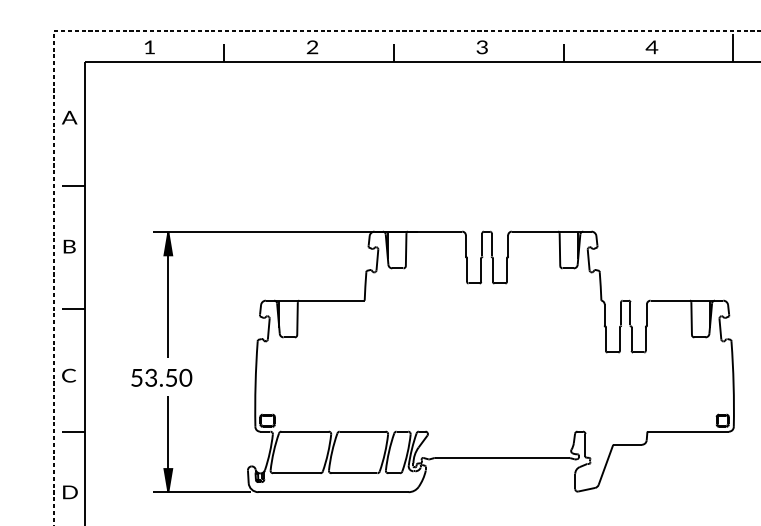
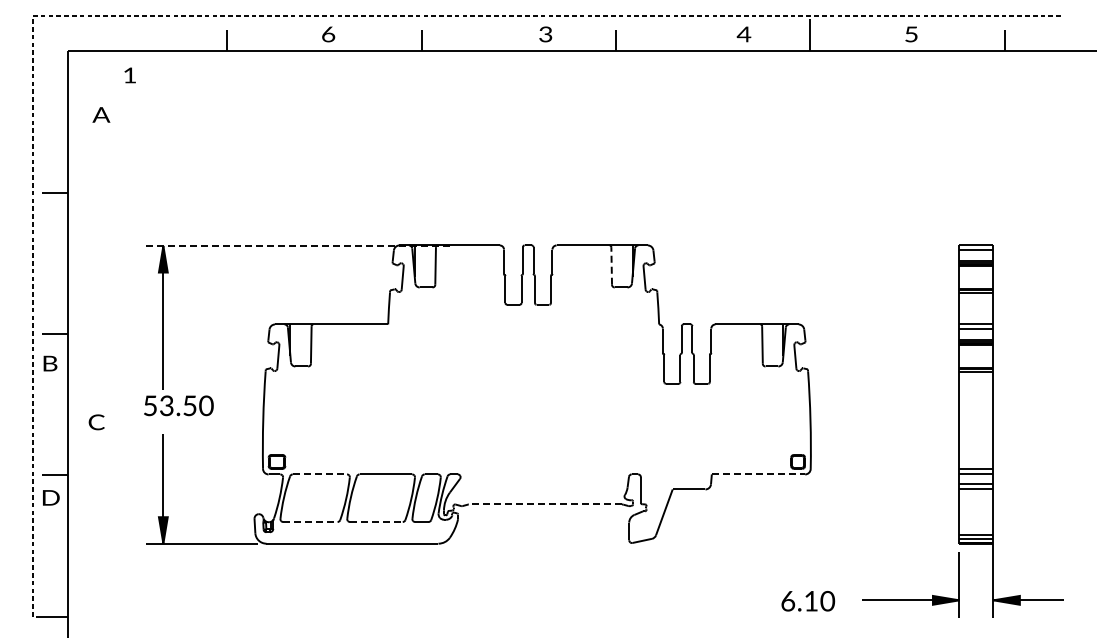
text: (149, 47) -> (129, 75), moved
text: (312, 47) -> (328, 34), 2 -> 6
text: (482, 47) -> (545, 34), moved
text: (651, 47) -> (743, 34), moved
text: (69, 117) -> (101, 114), moved
line: (285, 232) -> (297, 246), solid -> dashed
text: (69, 246) -> (50, 363), moved
line: (559, 249) -> (611, 265), solid -> dashed
text: (68, 375) -> (96, 422), moved
text: (161, 377) -> (178, 405), moved
line: (305, 431) -> (320, 474), solid -> dashed
line: (688, 431) -> (758, 474), solid -> dashed
line: (502, 457) -> (545, 504), solid -> dashed
line: (296, 472) -> (310, 521), solid -> dashed
line: (354, 472) -> (376, 521), solid -> dashed
text: (70, 492) -> (51, 497), moved

